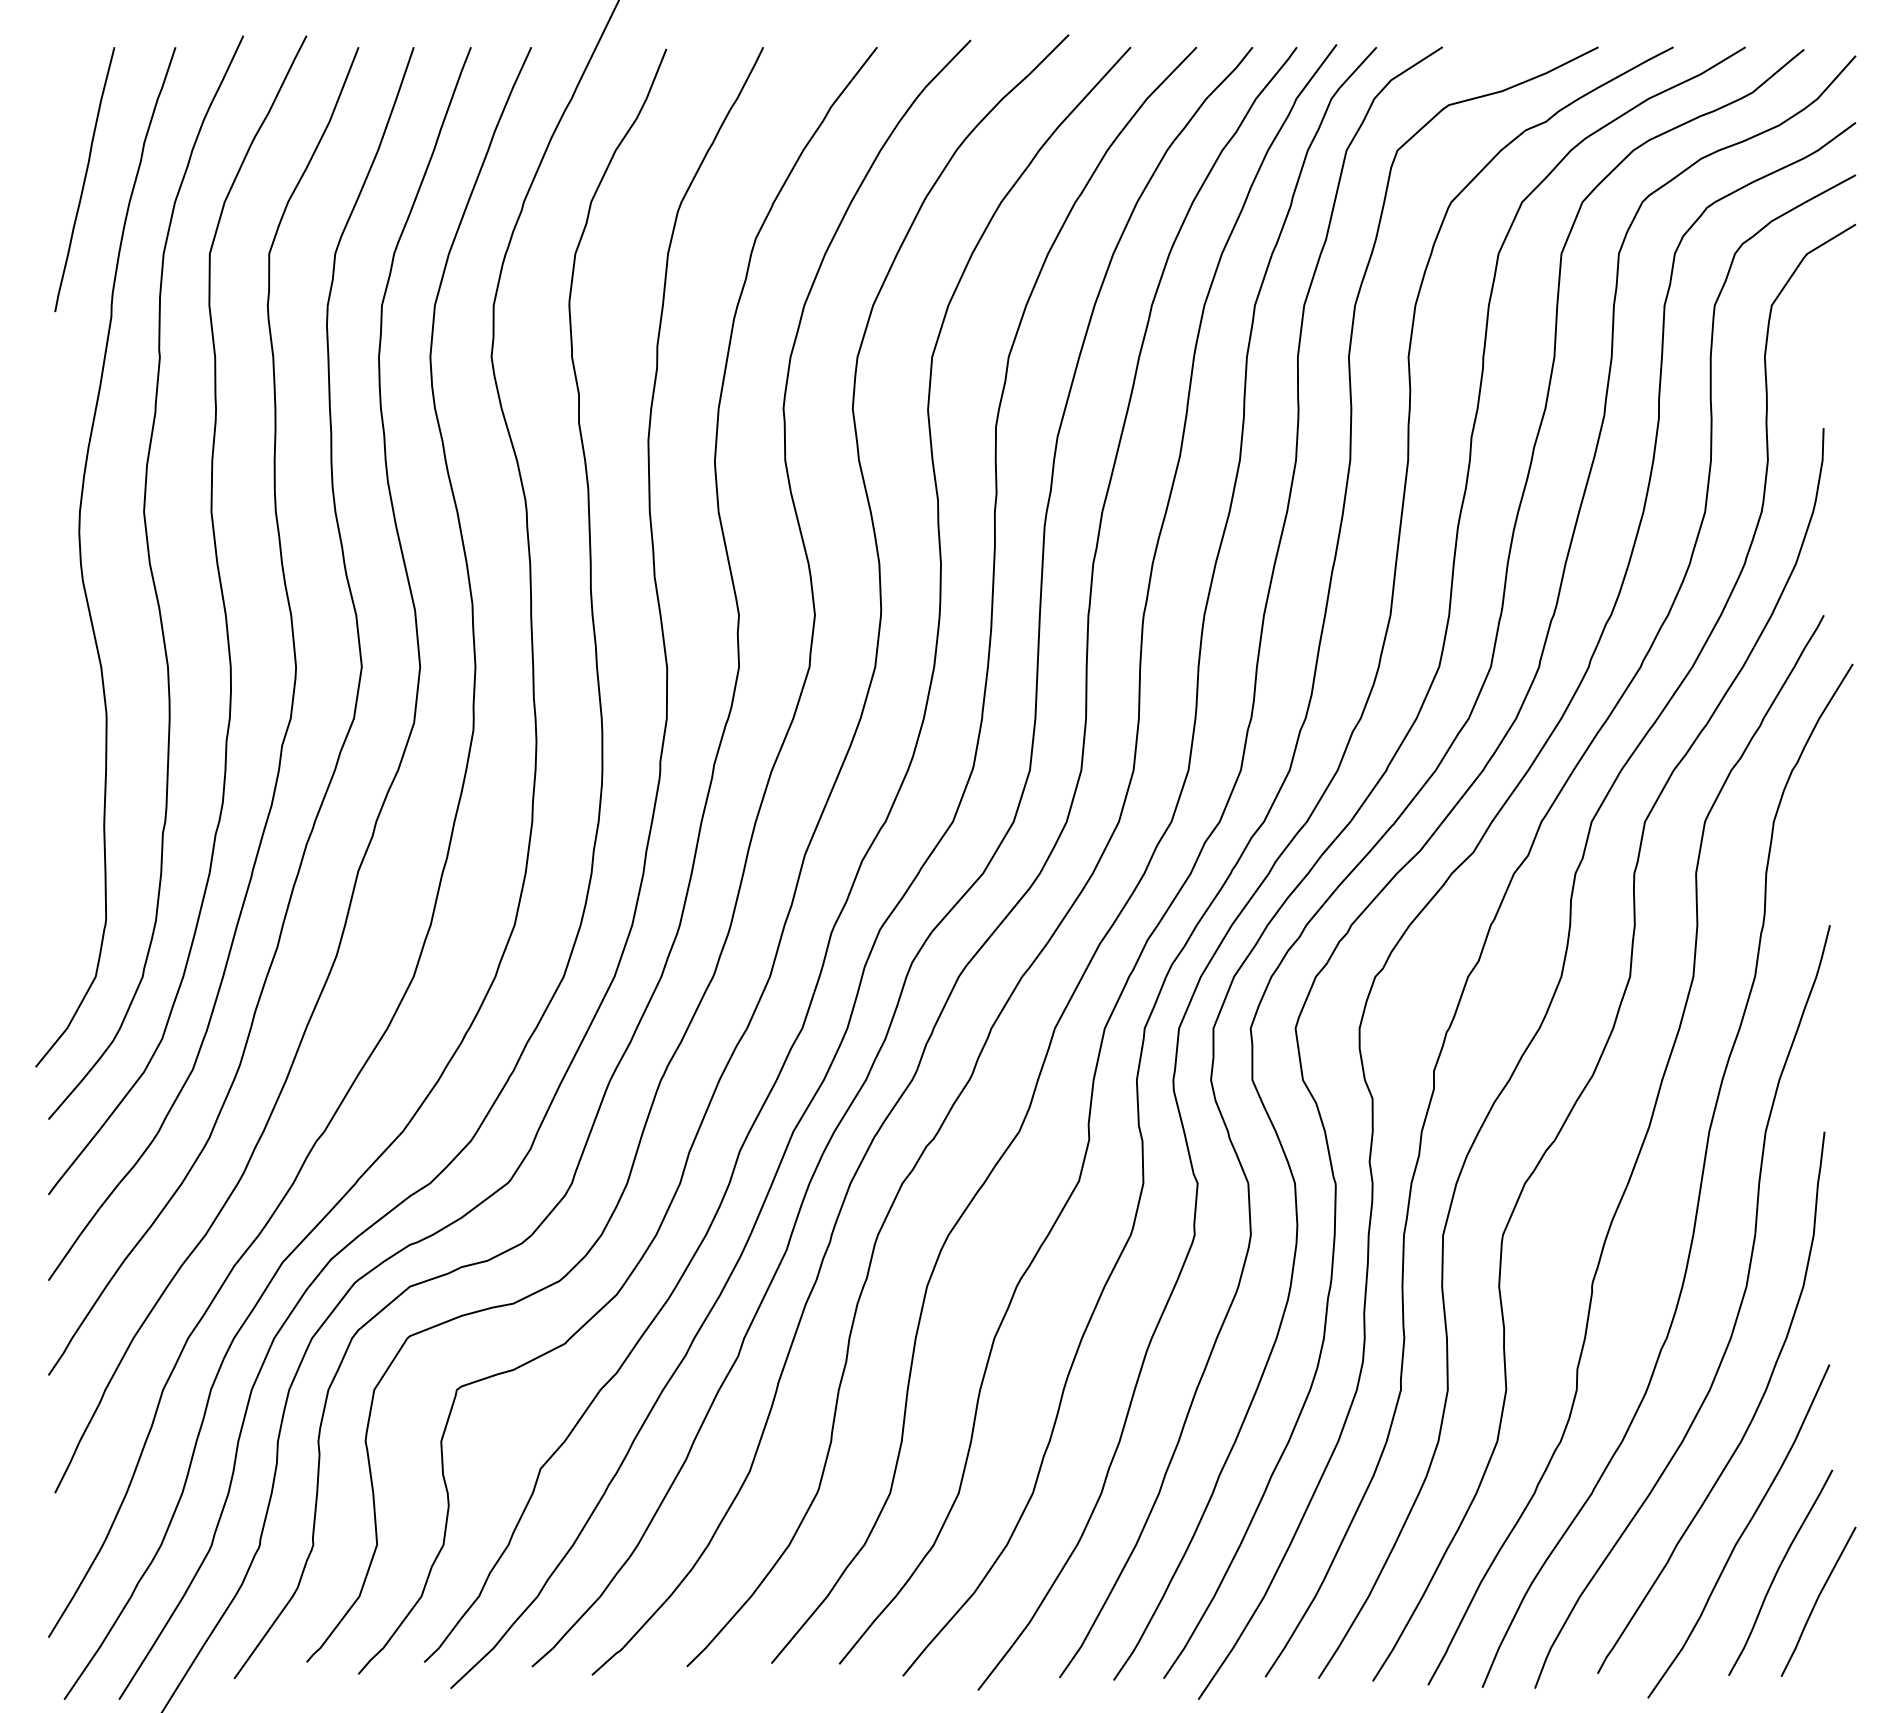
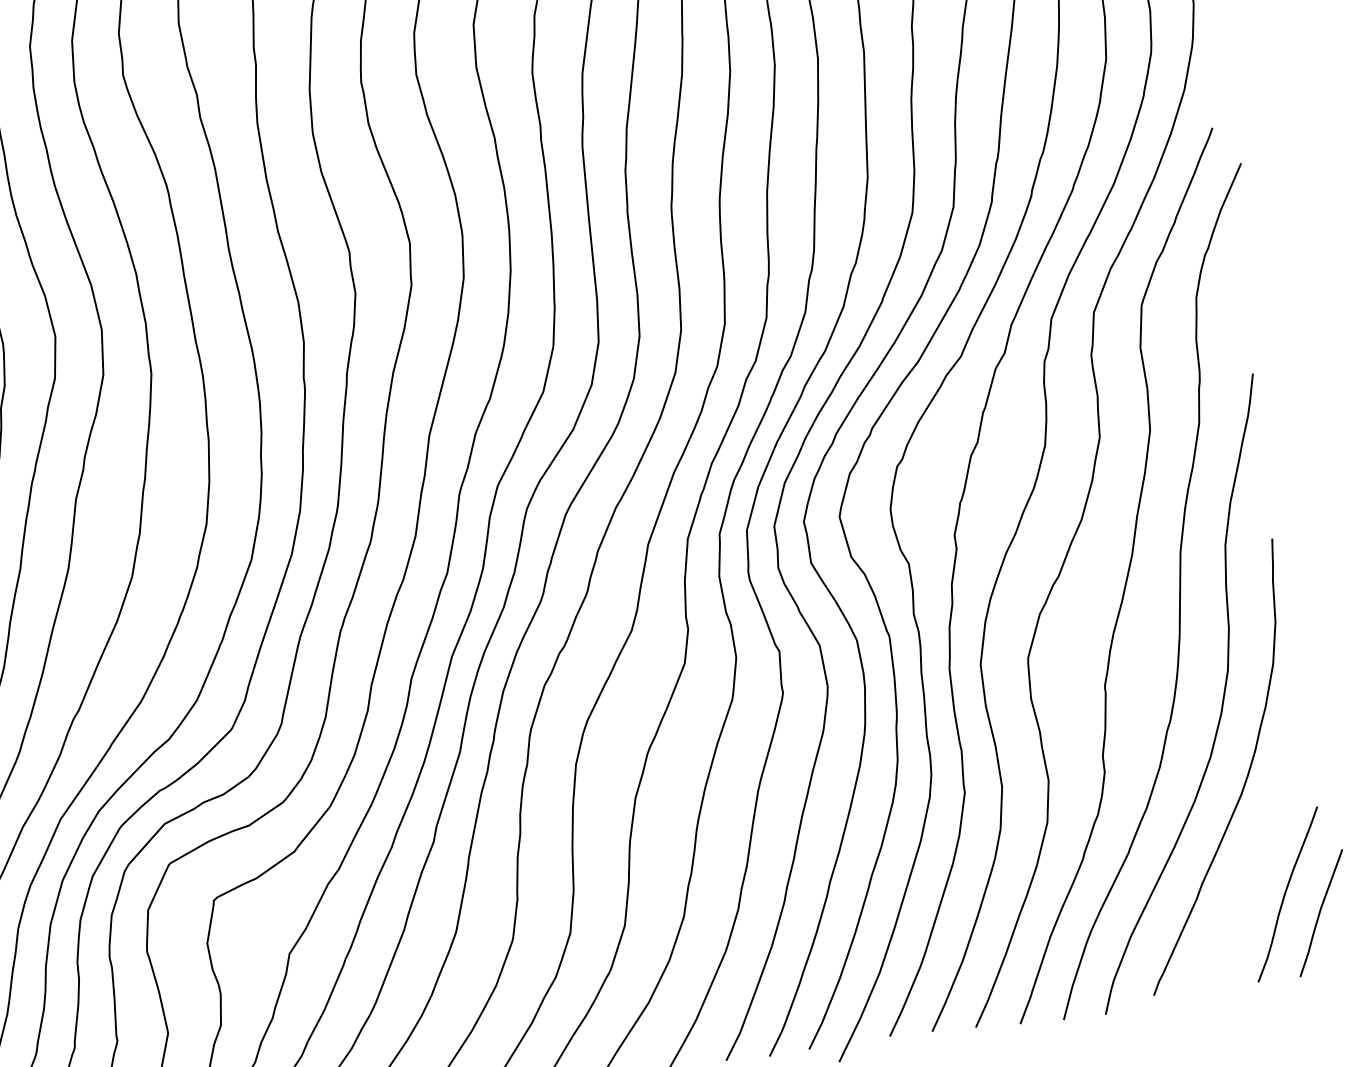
curve: (1741, 1533) -> (1252, 867), removed

